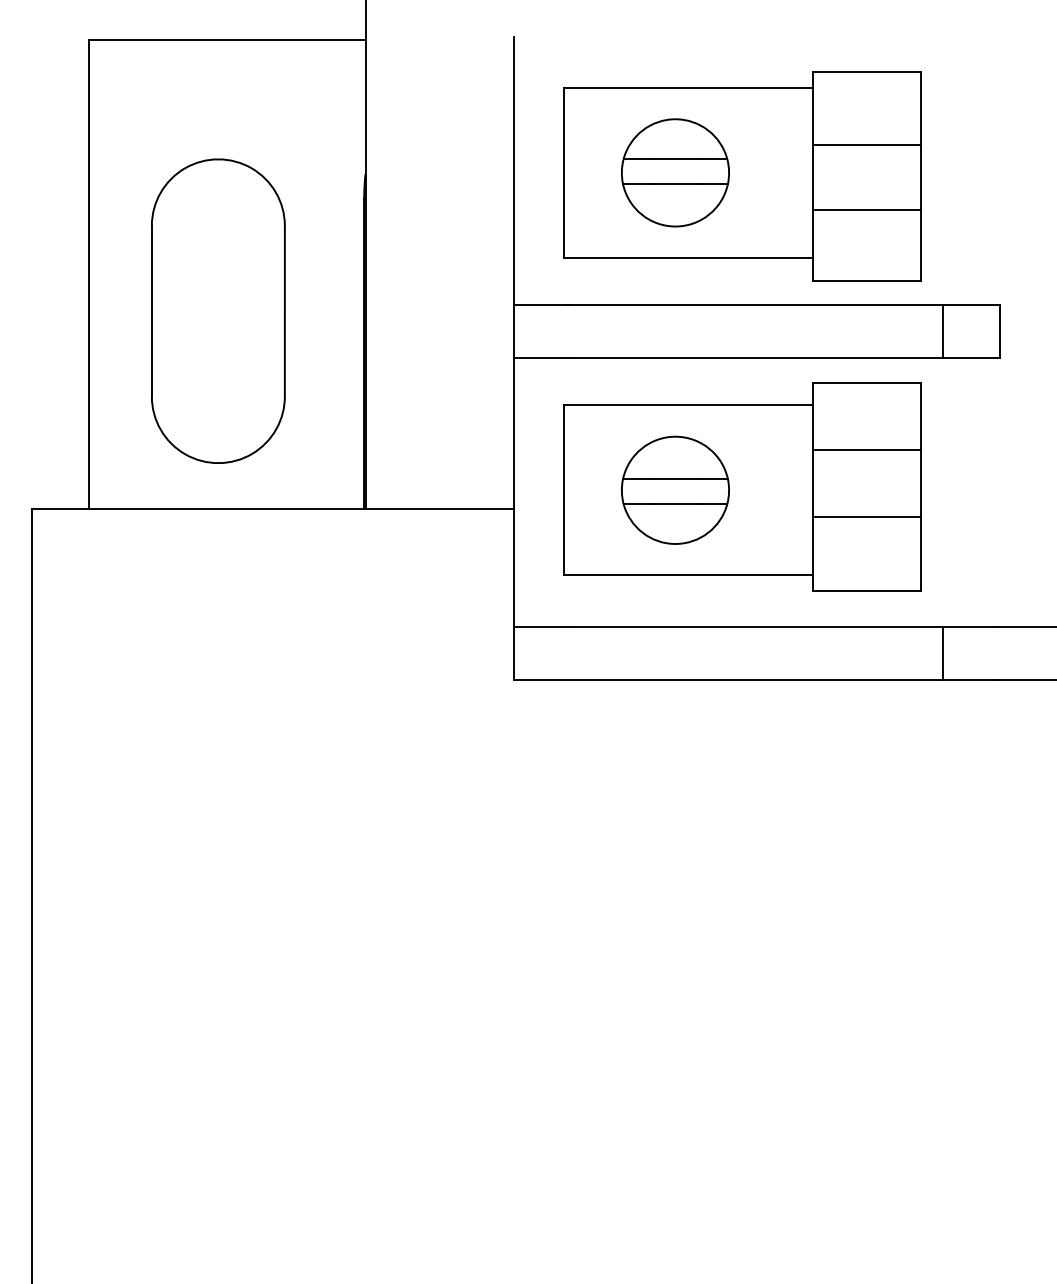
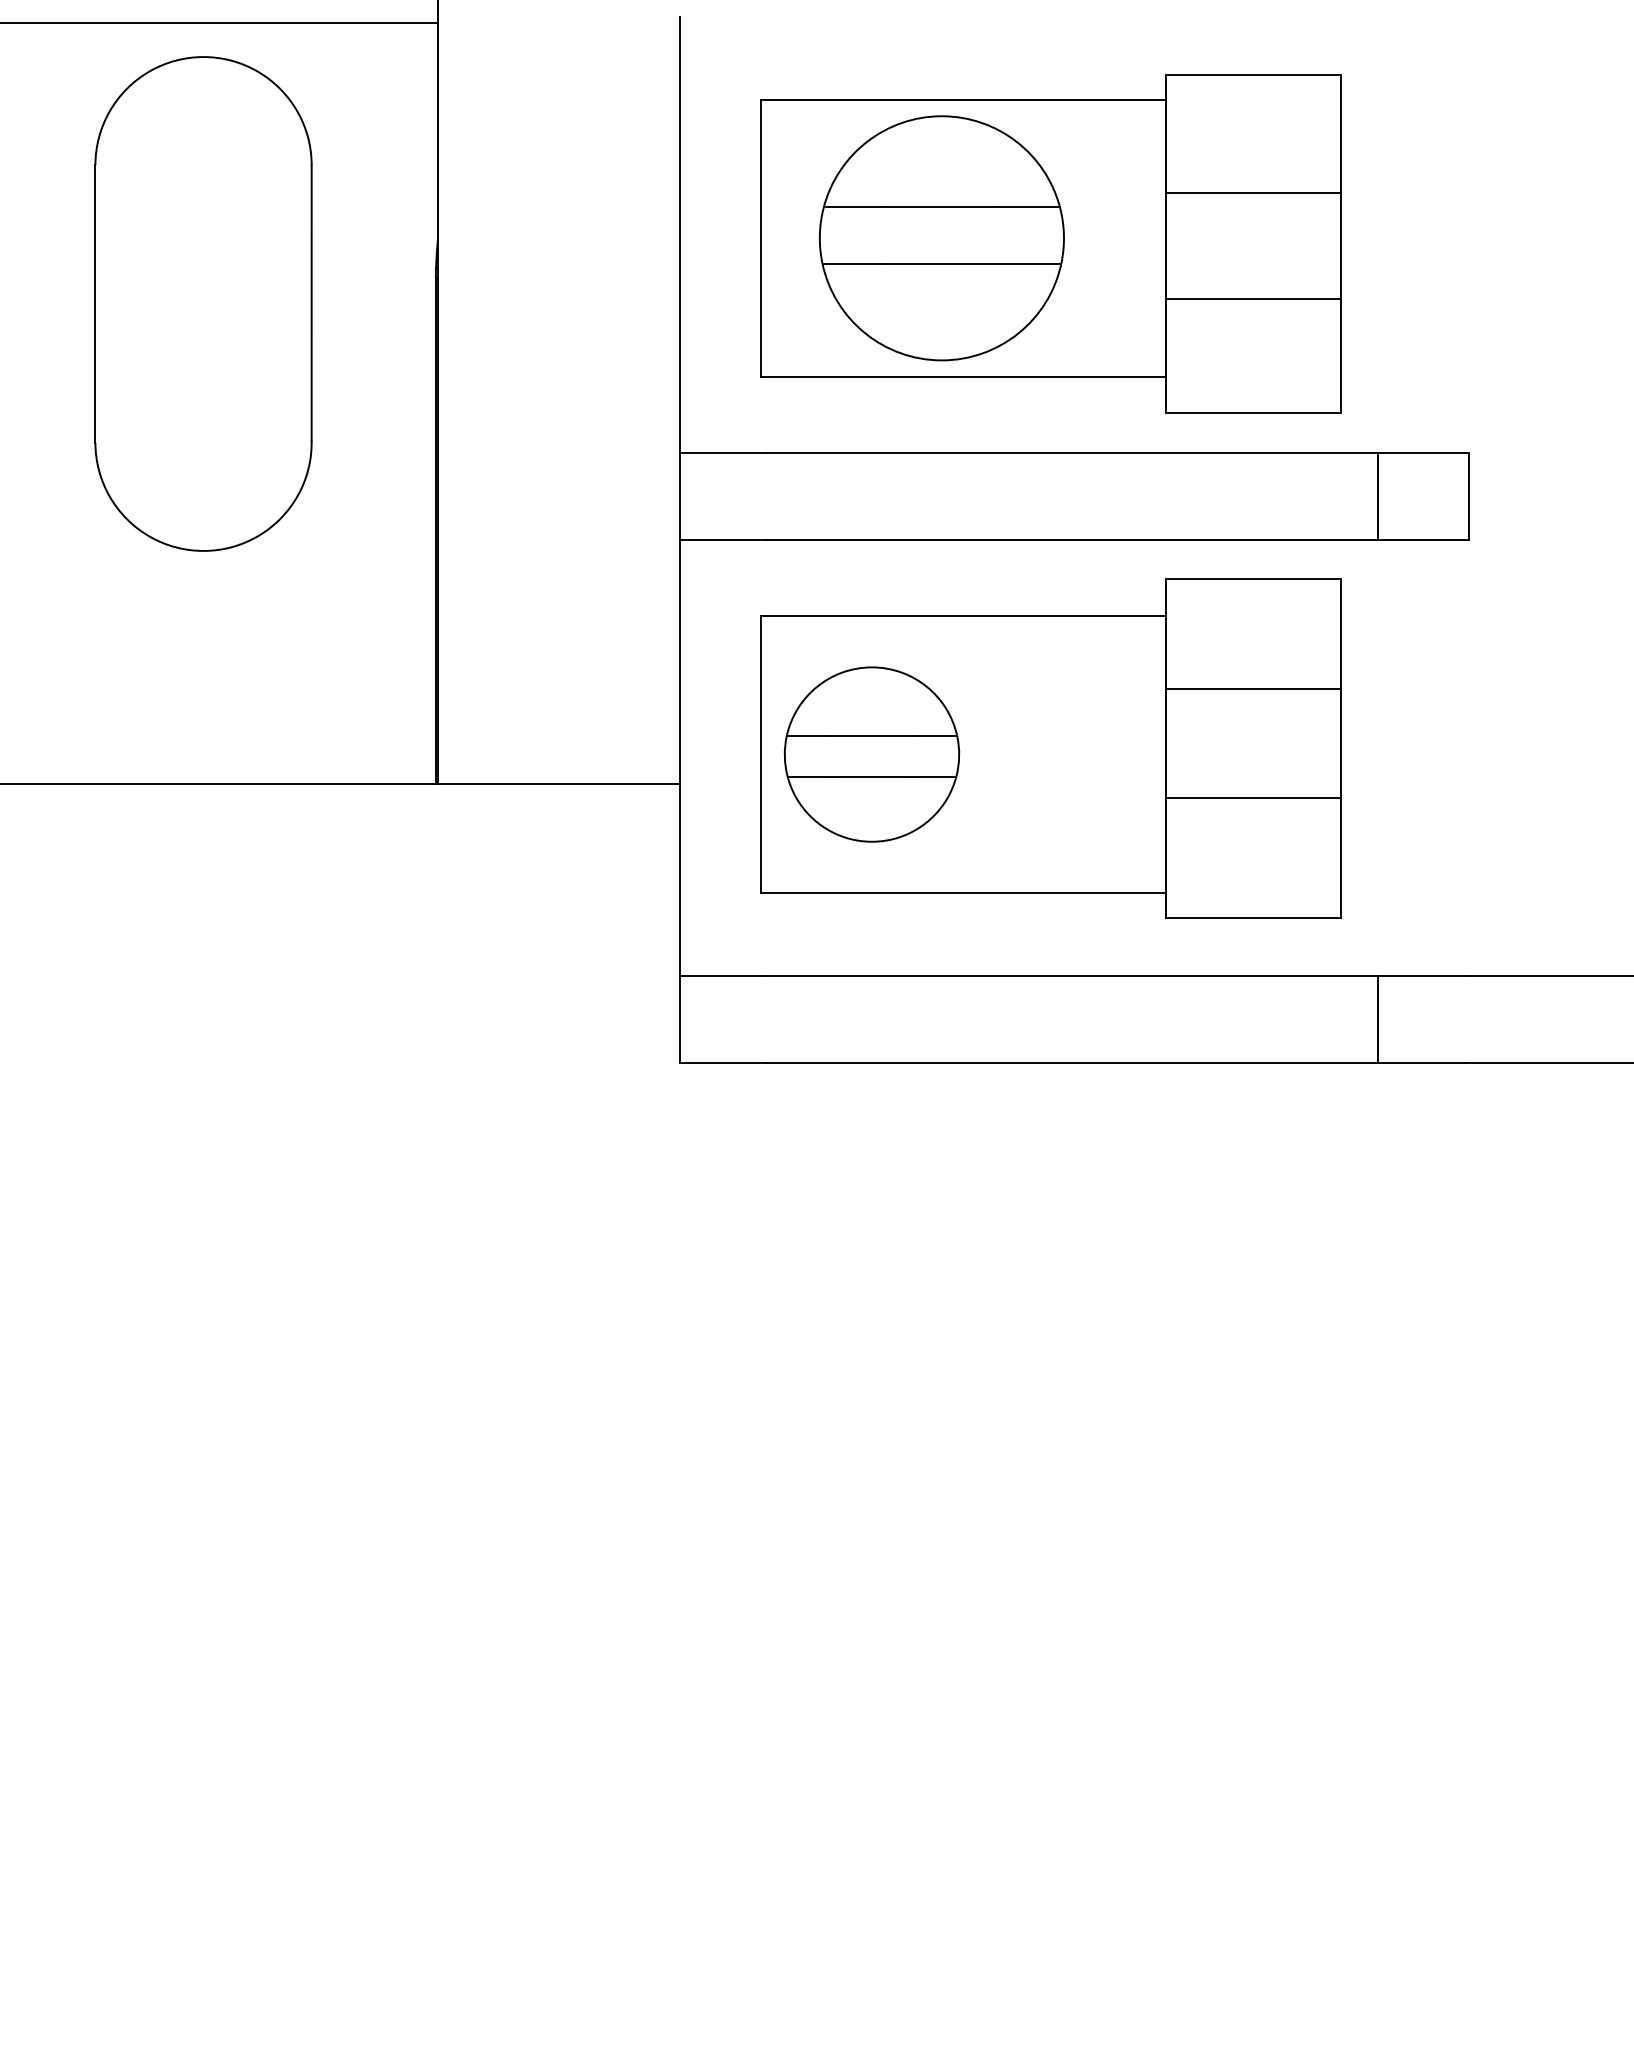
part: (675, 172) -> (941, 237), size x1.4
part: (218, 310) -> (203, 302), moved
part: (675, 489) -> (872, 753), moved

